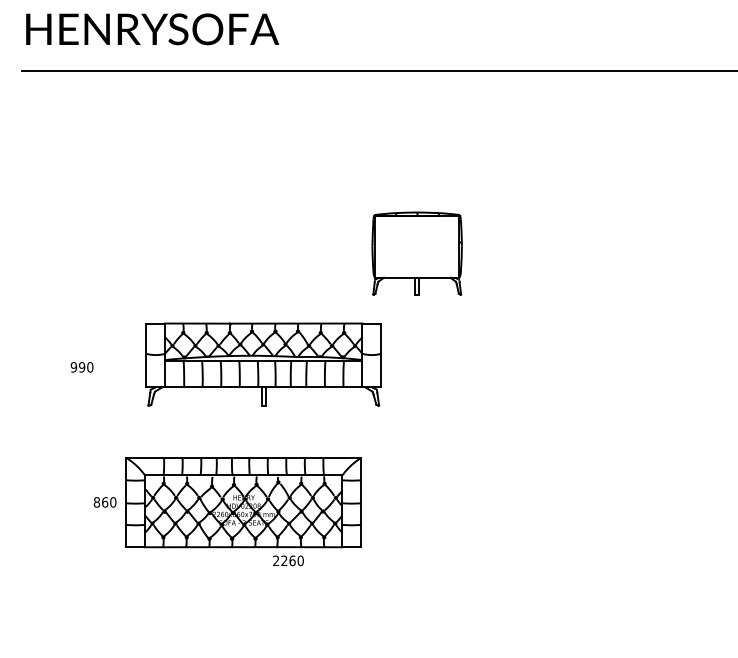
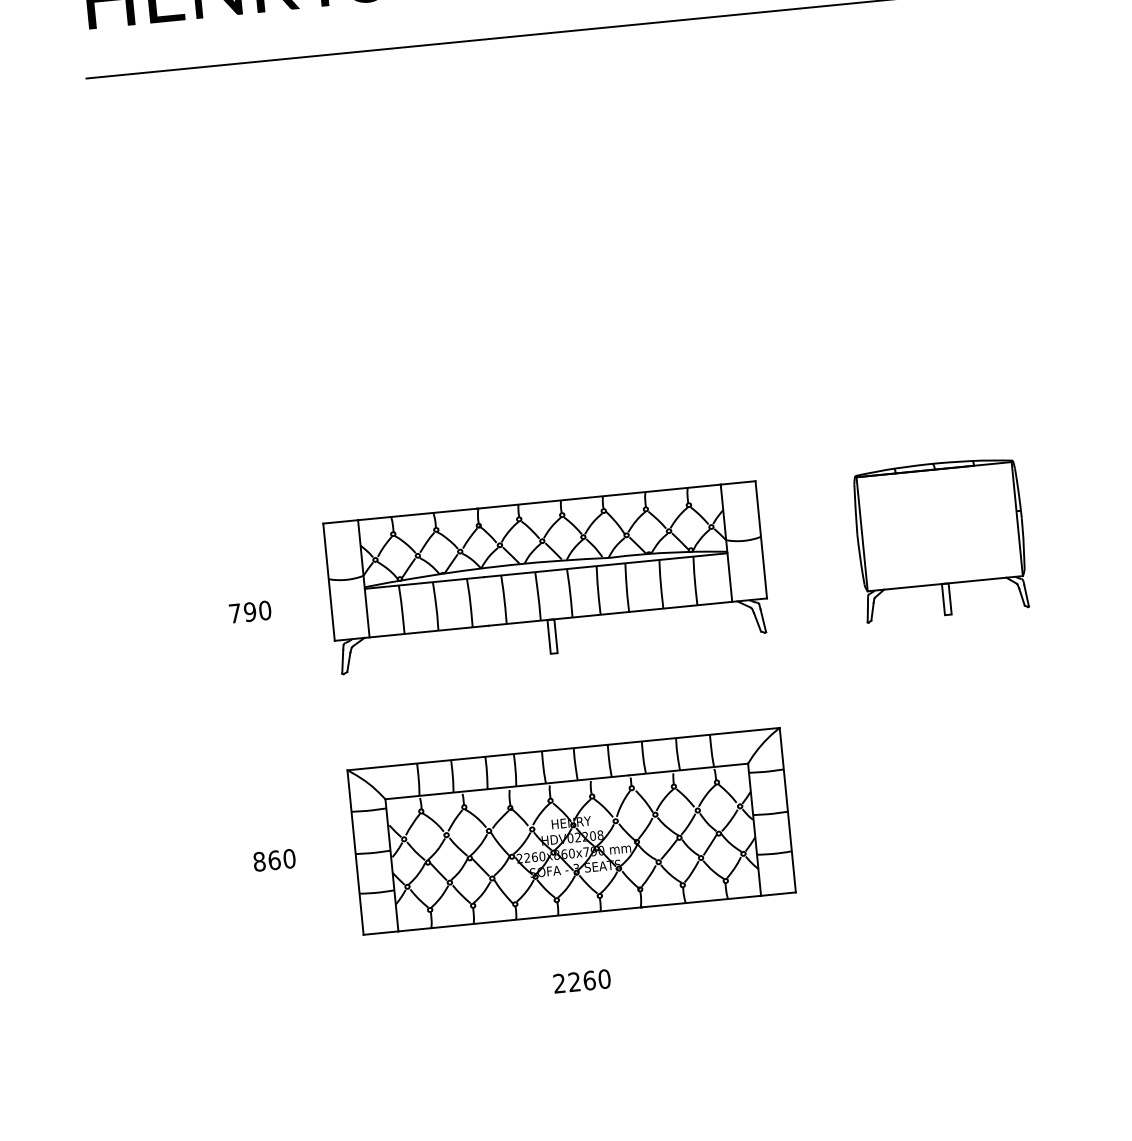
part: (416, 253) -> (939, 539), moved
part: (263, 364) -> (546, 577), moved
text: (73, 367) -> (234, 613), 990 -> 790
text: (104, 502) -> (273, 860), moved
text: (288, 560) -> (582, 980), moved

